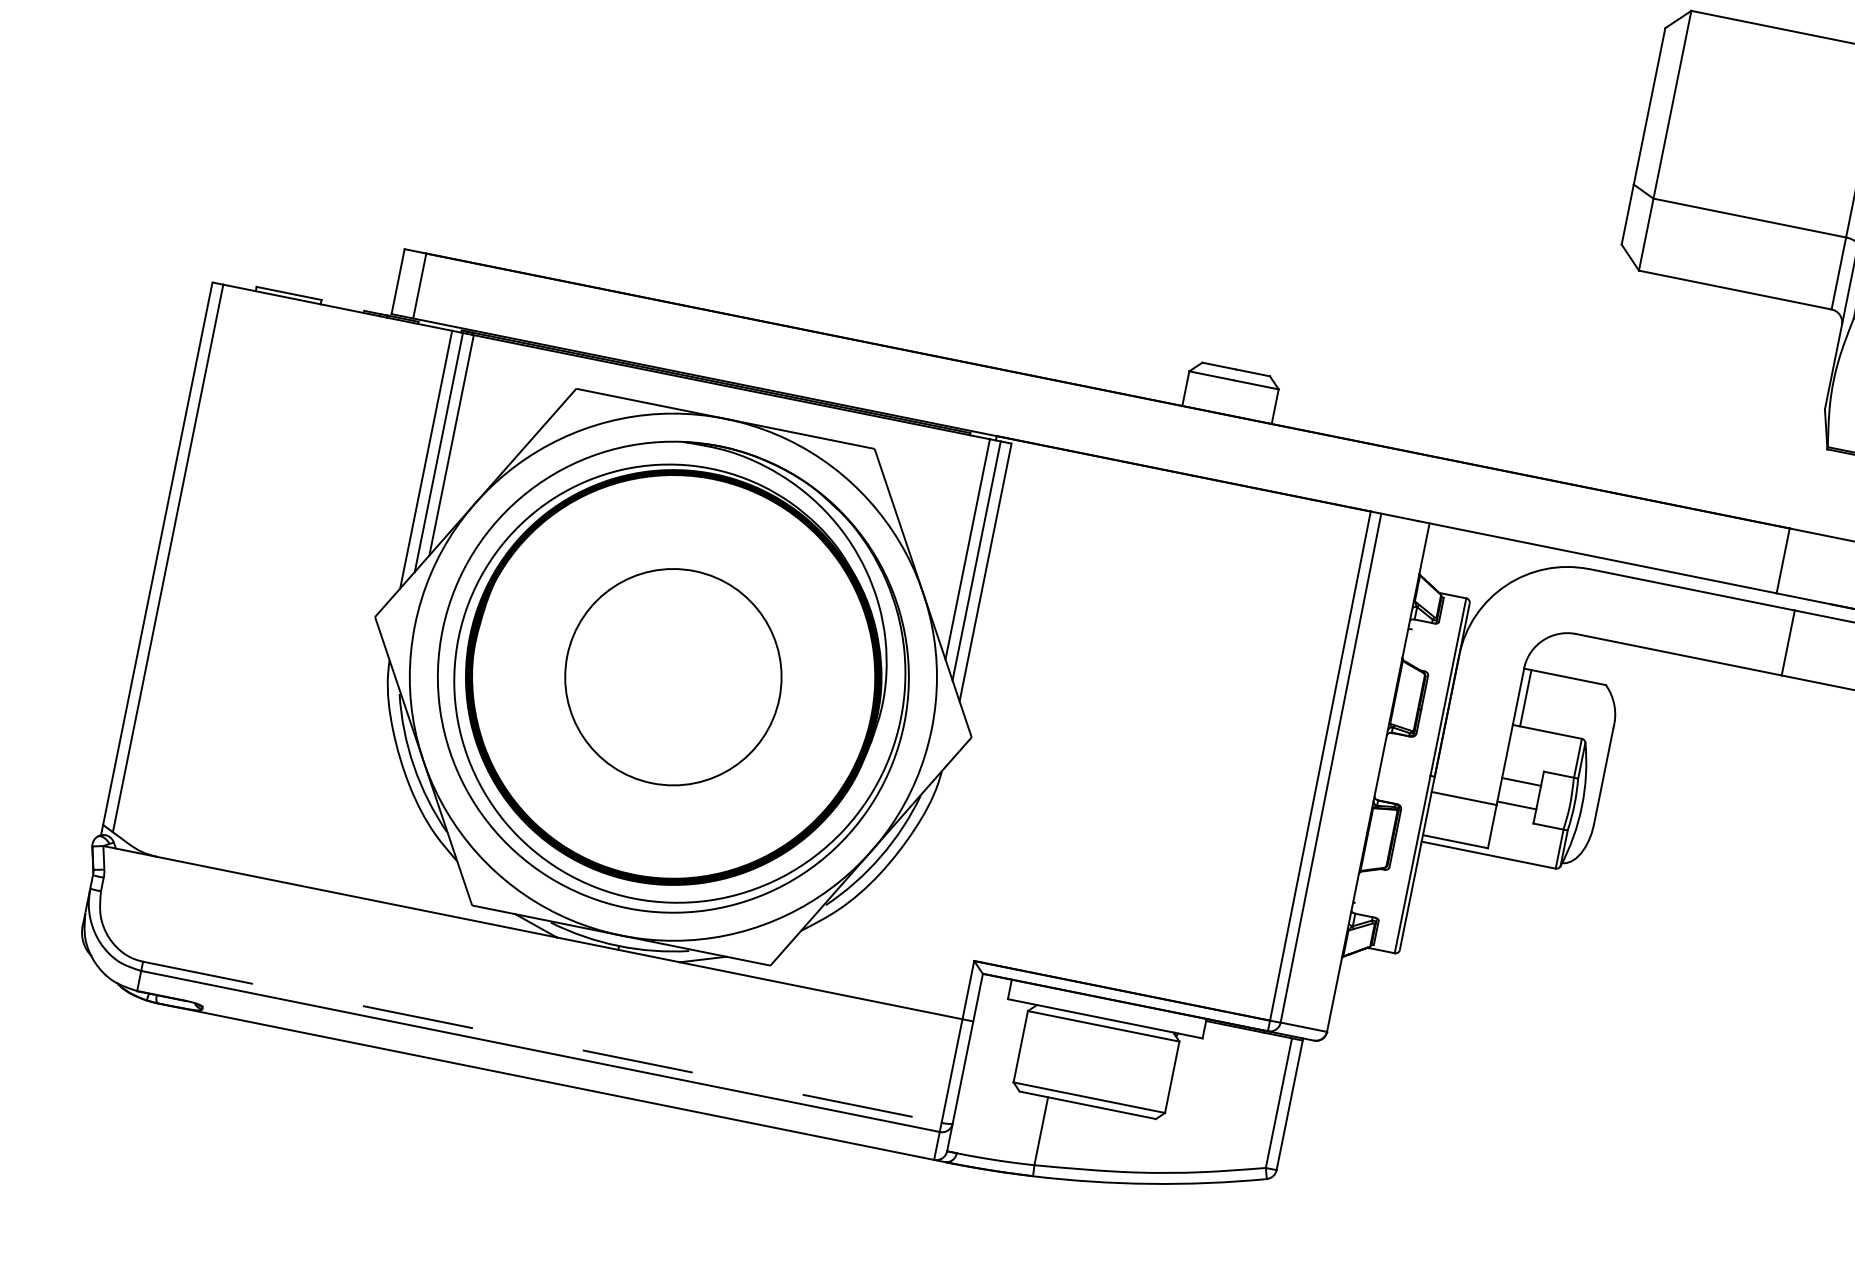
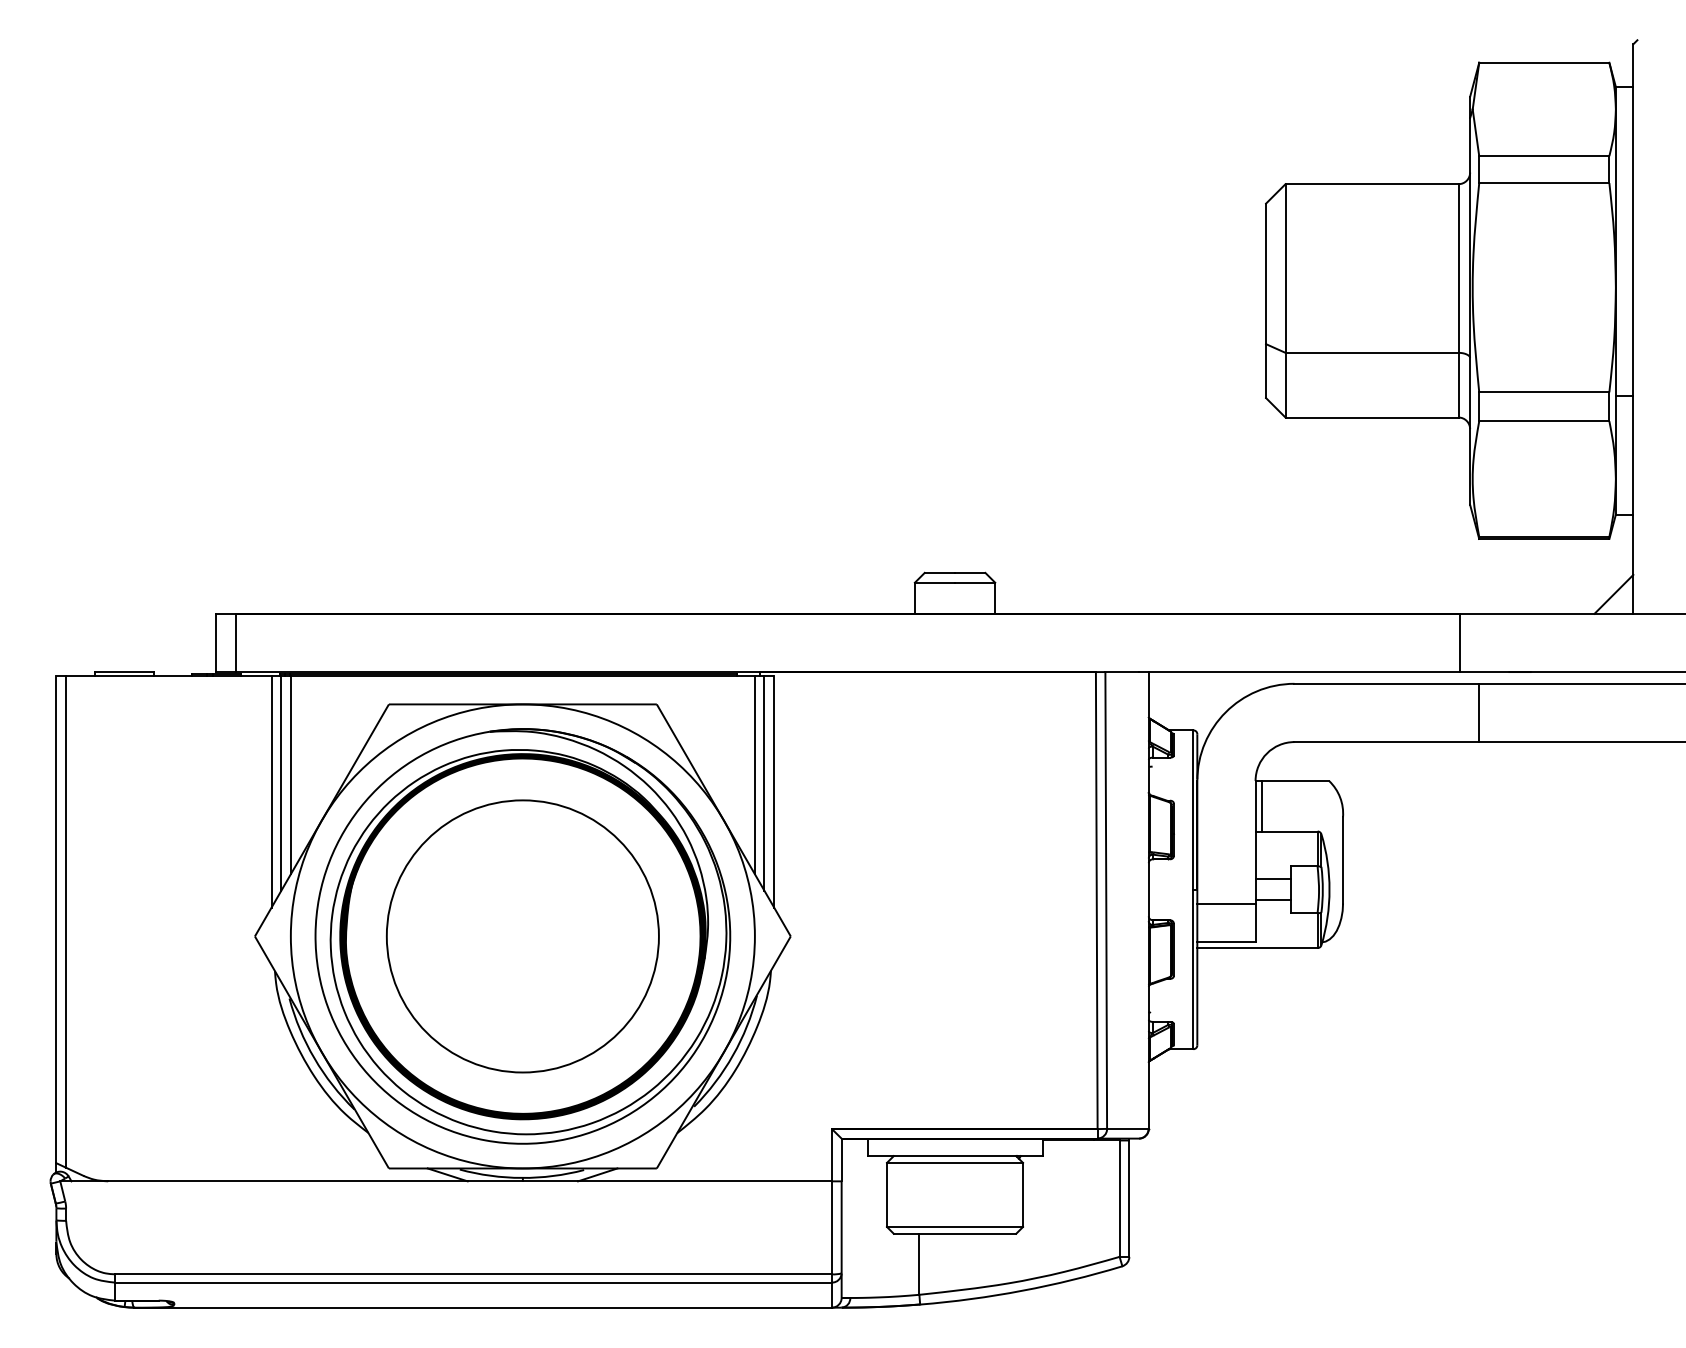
circle: (672, 677) -> (522, 936), size x1.43
line: (542, 1042) -> (473, 1274), dashed -> solid

